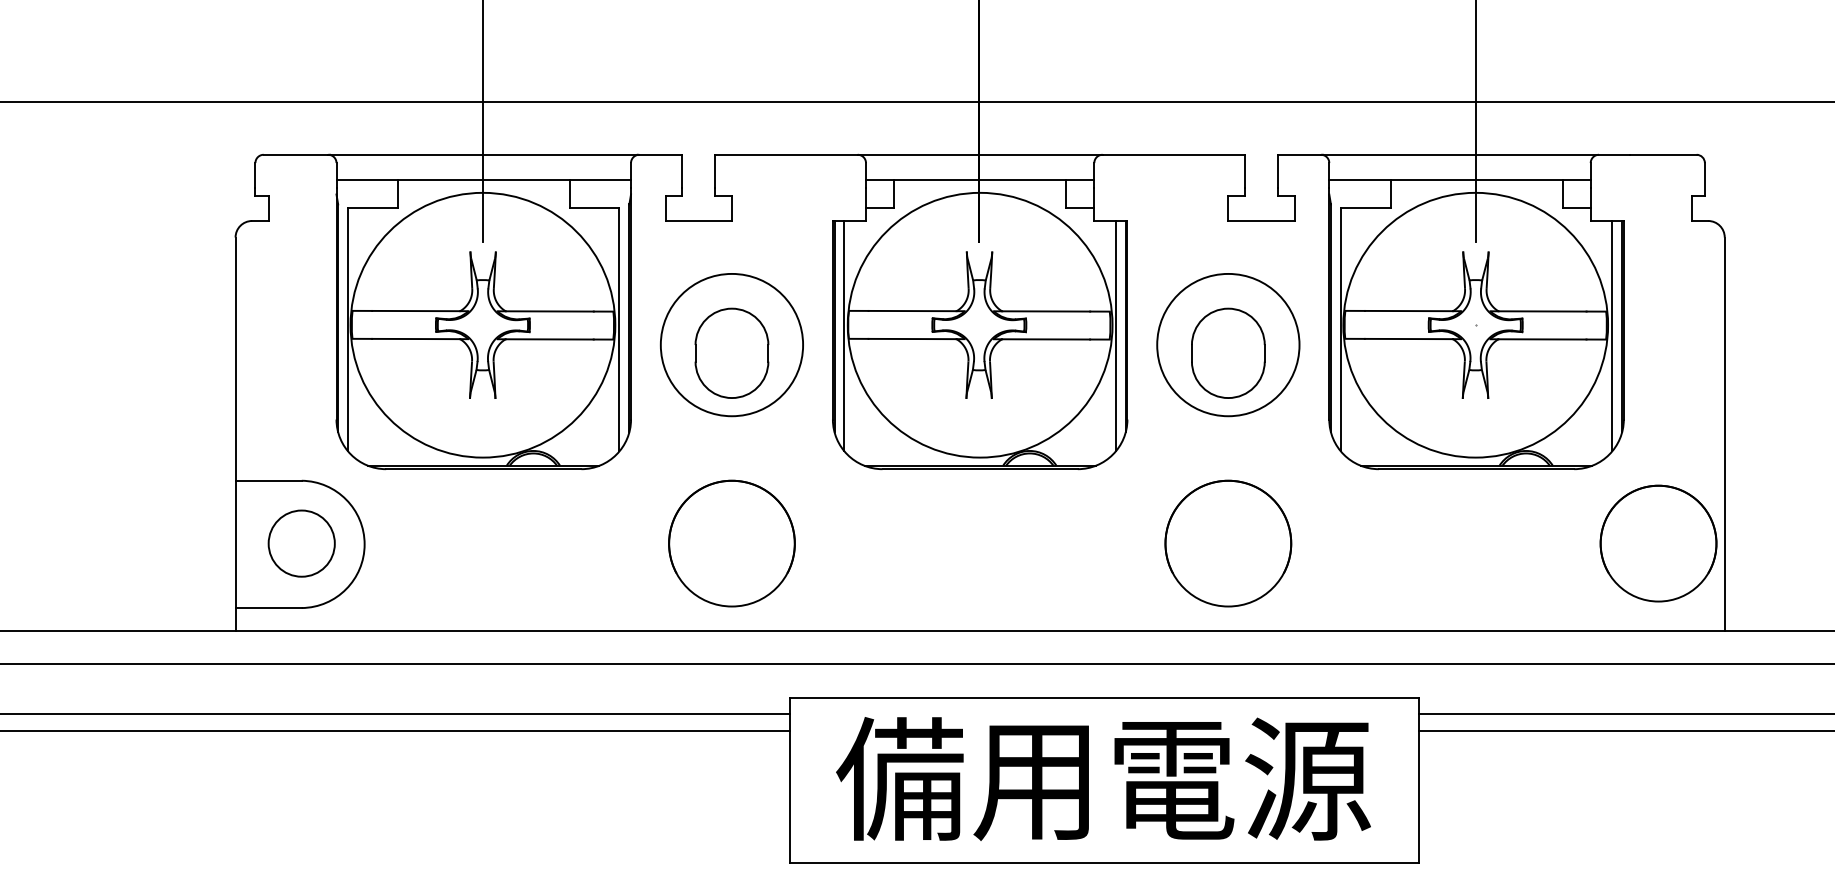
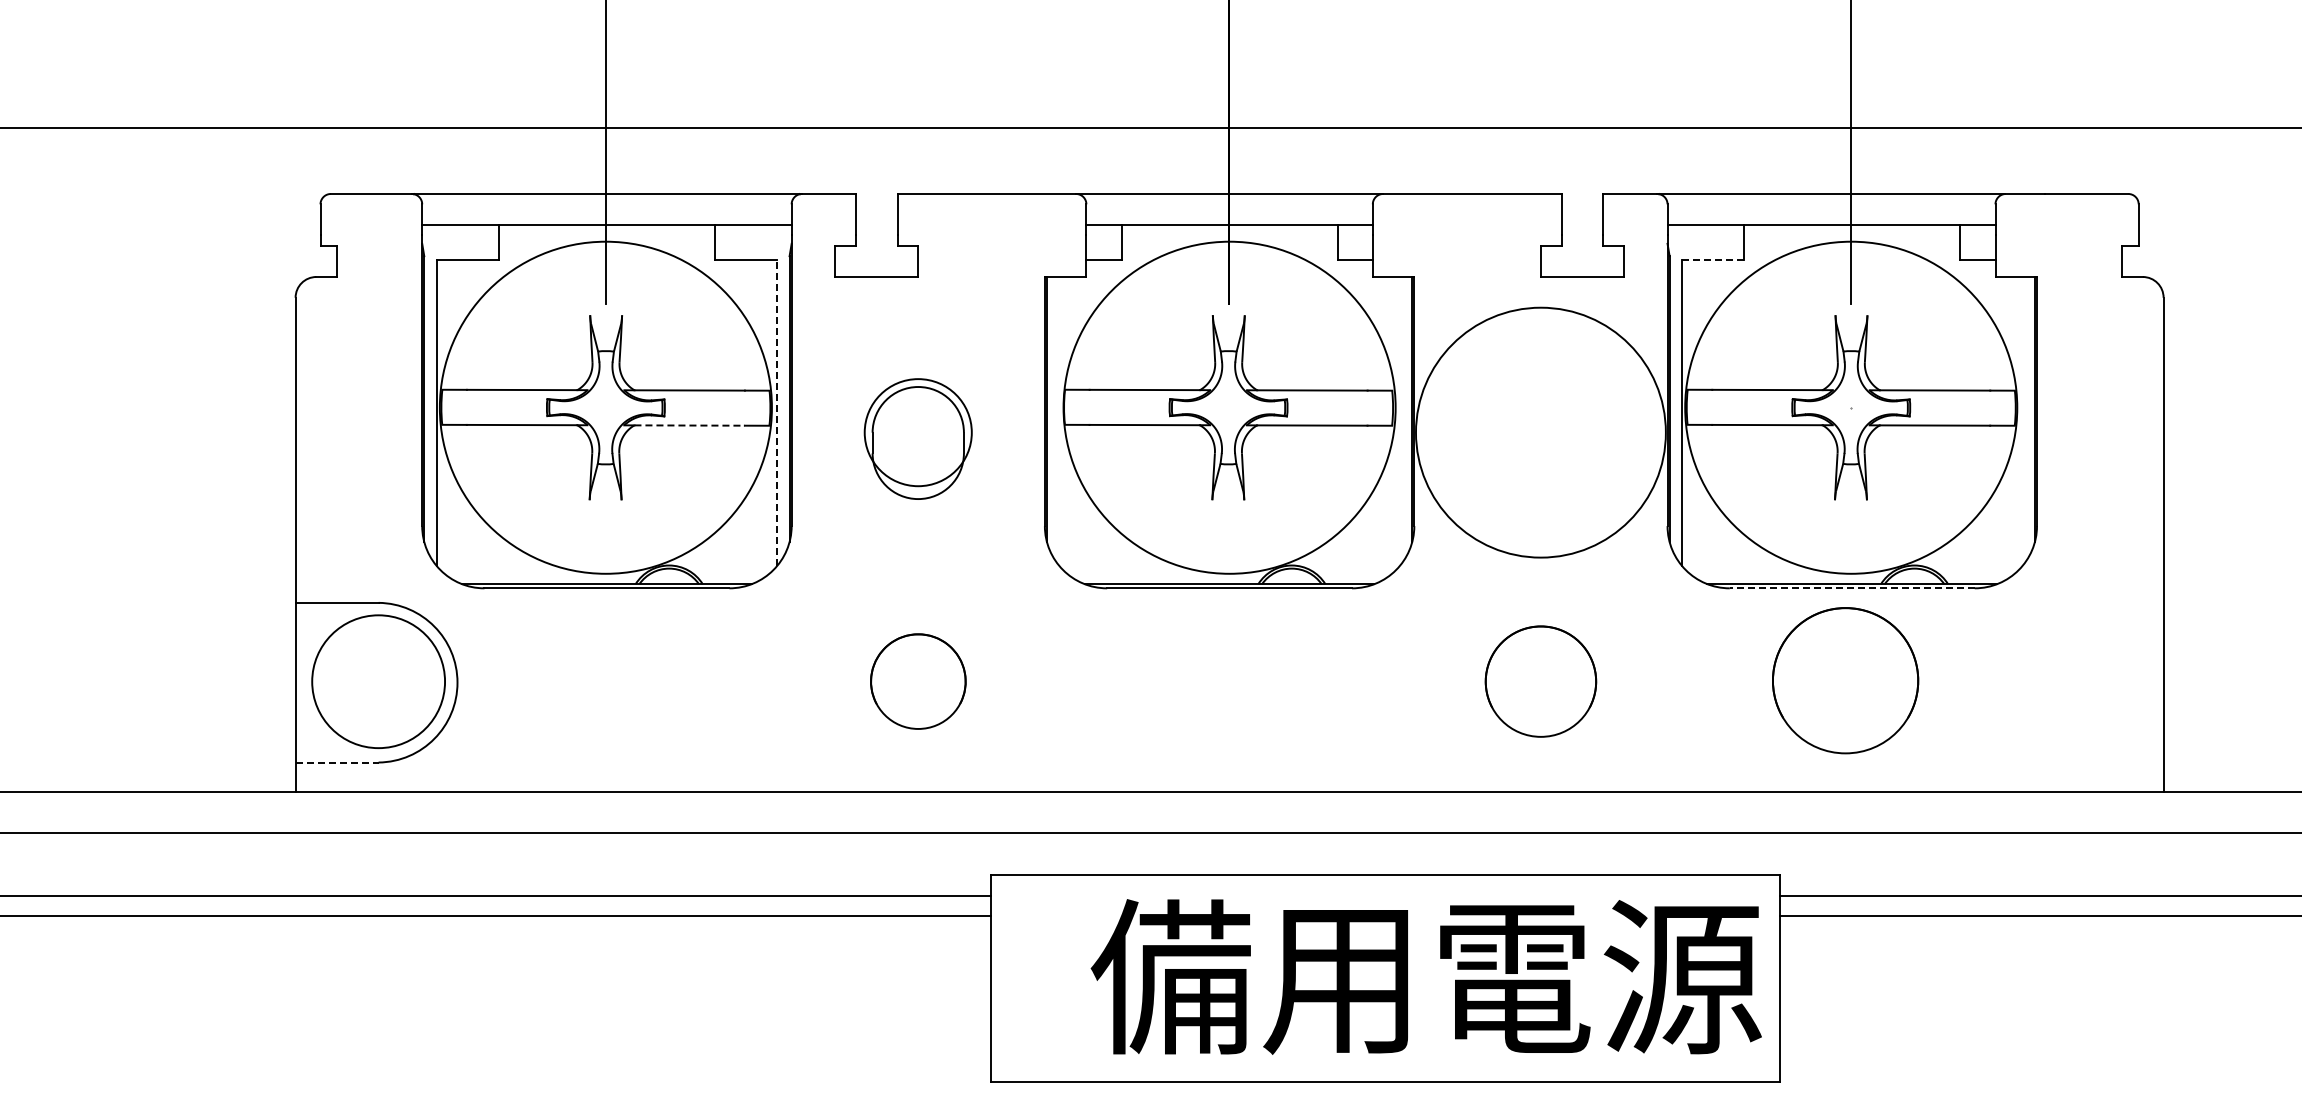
line: (1365, 207) -> (1712, 260), solid -> dashed
line: (619, 329) -> (777, 413), solid -> dashed
line: (844, 336) -> (1059, 421), removed
line: (1115, 336) -> (1399, 421), removed
line: (1612, 336) -> (2022, 421), removed
line: (550, 339) -> (690, 425), solid -> dashed
circle: (732, 344) -> (918, 432), size x0.6
circle: (1228, 344) -> (1540, 432), size x1.4
part: (1228, 352) -> (1540, 442), removed
line: (1475, 469) -> (1851, 588), solid -> dashed
circle: (301, 543) -> (378, 681), size x1.6
part: (732, 543) -> (918, 681), size x0.6
part: (1228, 543) -> (1540, 681), size x0.7
circle: (1658, 543) -> (1845, 680), moved
line: (268, 608) -> (337, 762), solid -> dashed
text: (1102, 778) -> (1425, 976), moved

